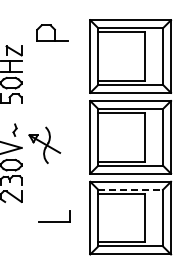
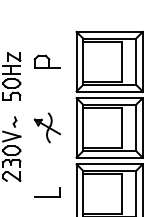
part: (52, 32) -> (47, 61), moved
part: (44, 144) -> (47, 127), moved
line: (131, 189) -> (110, 170), dashed -> solid

